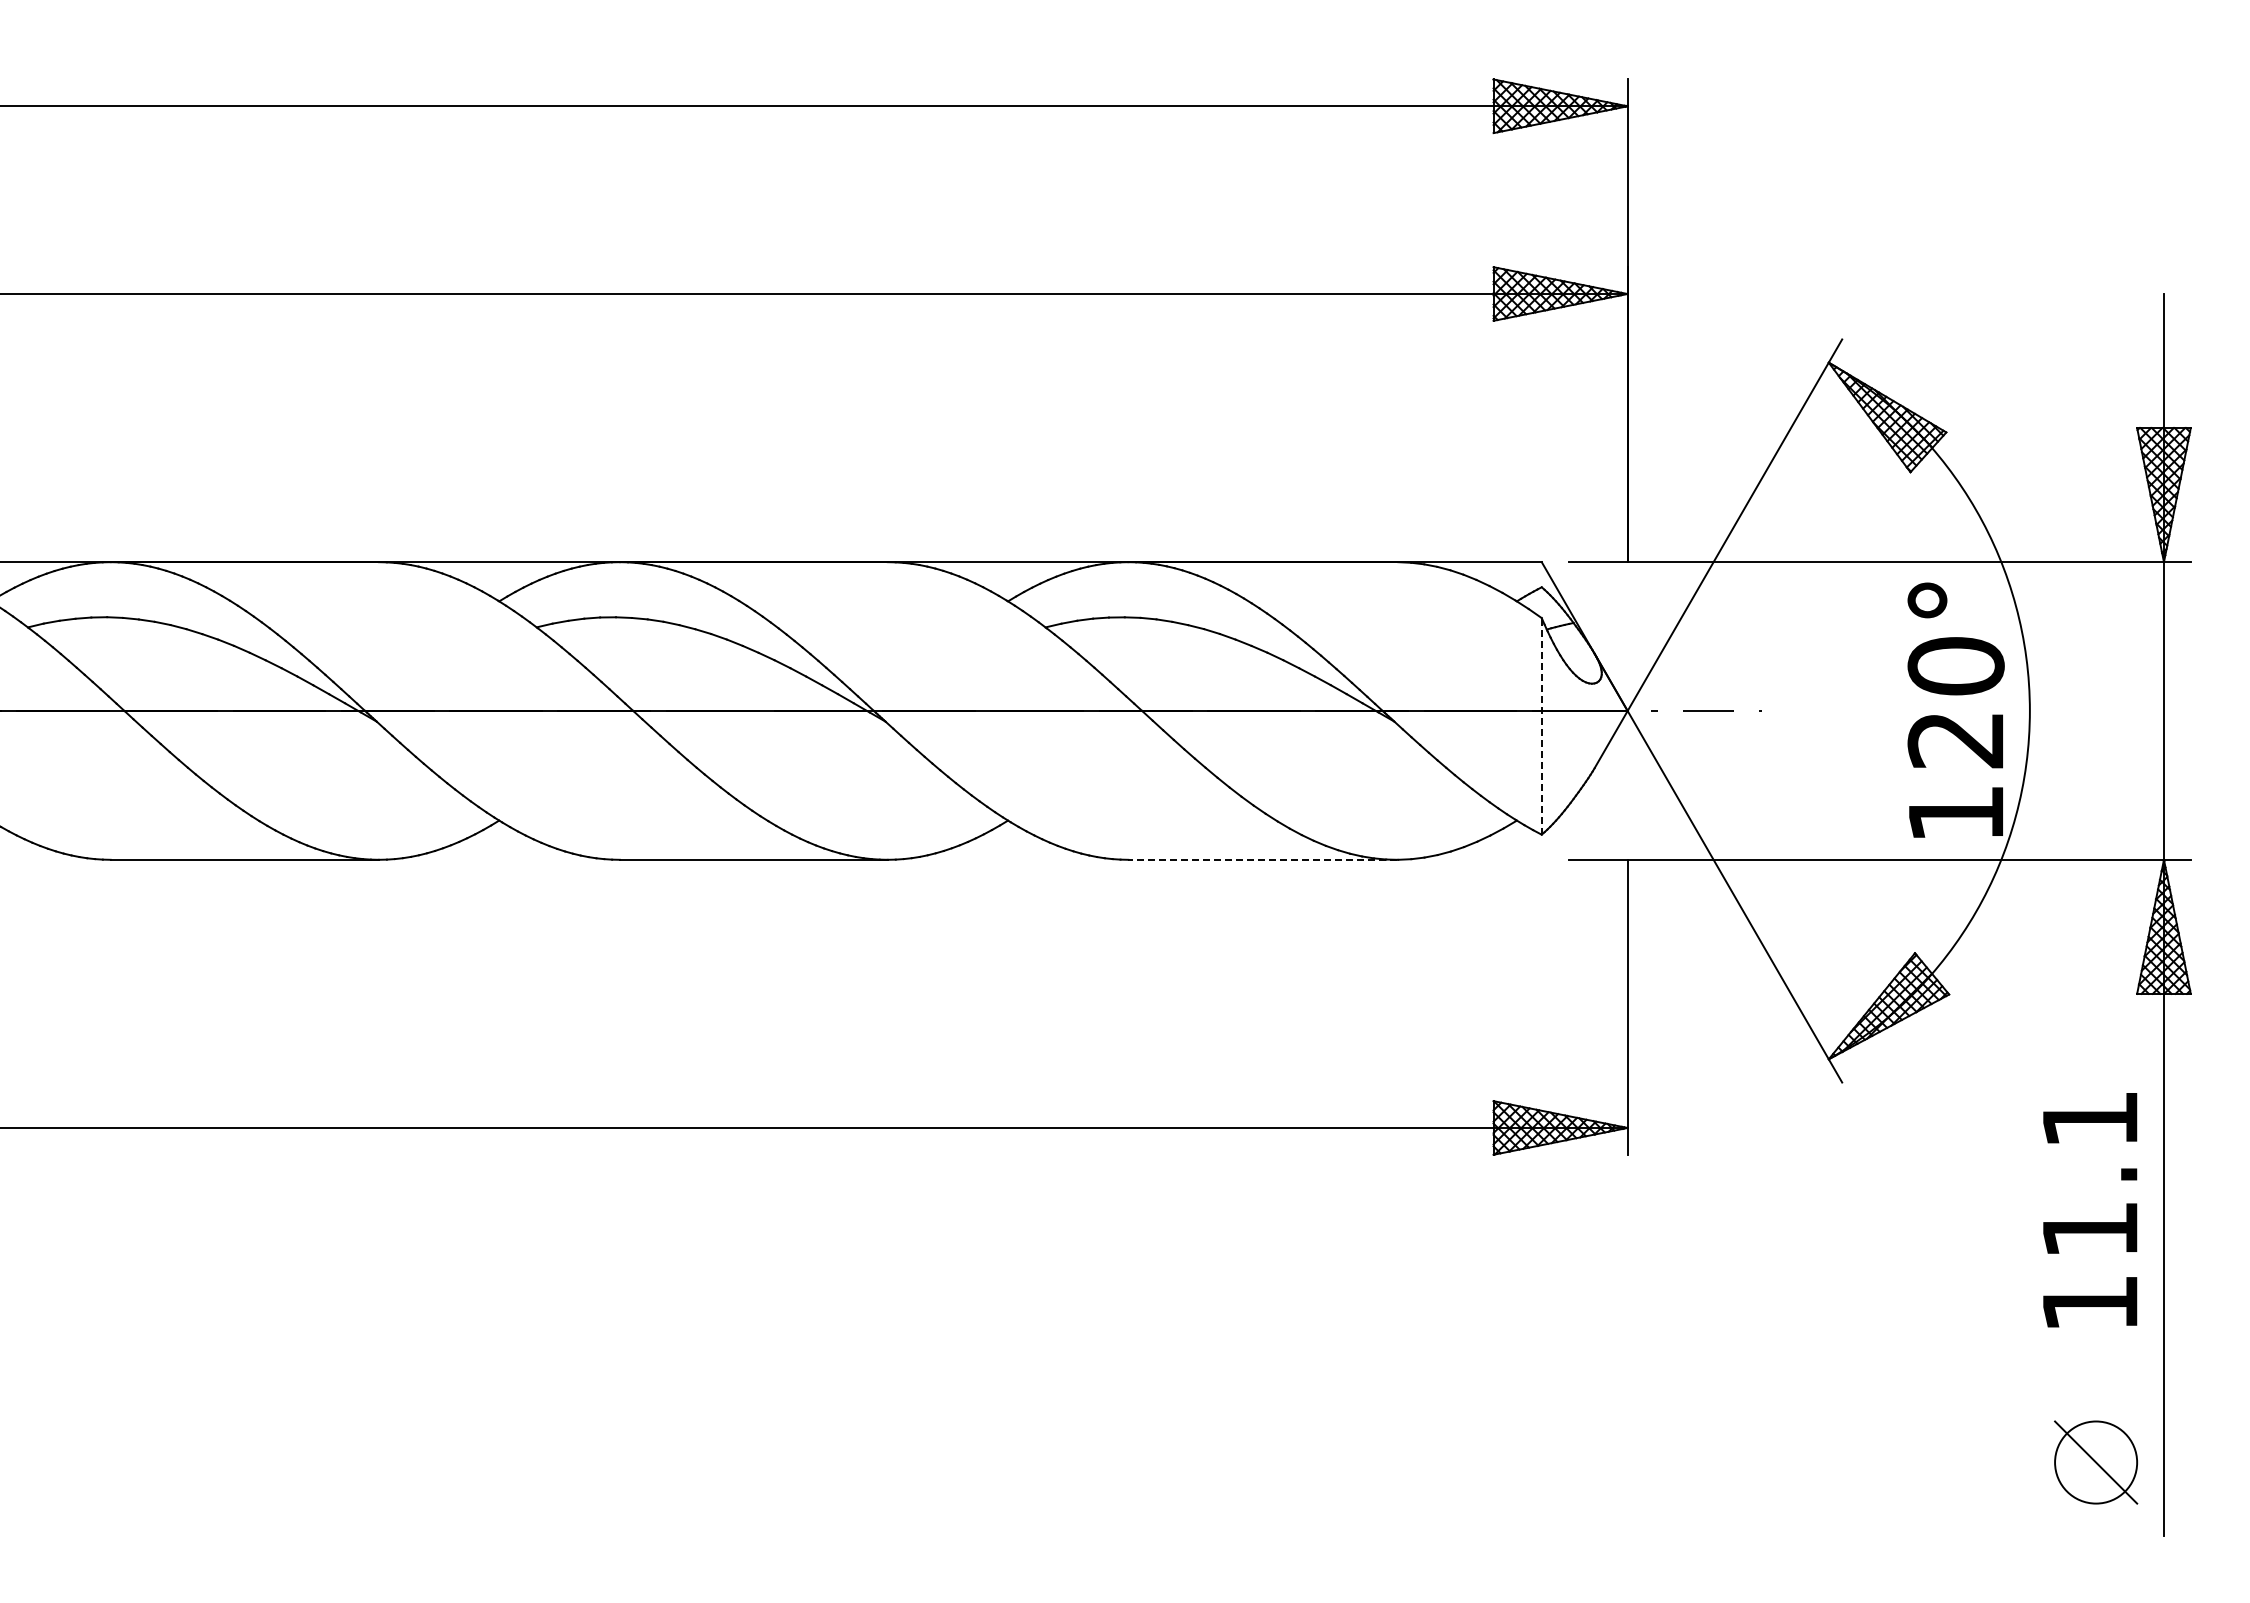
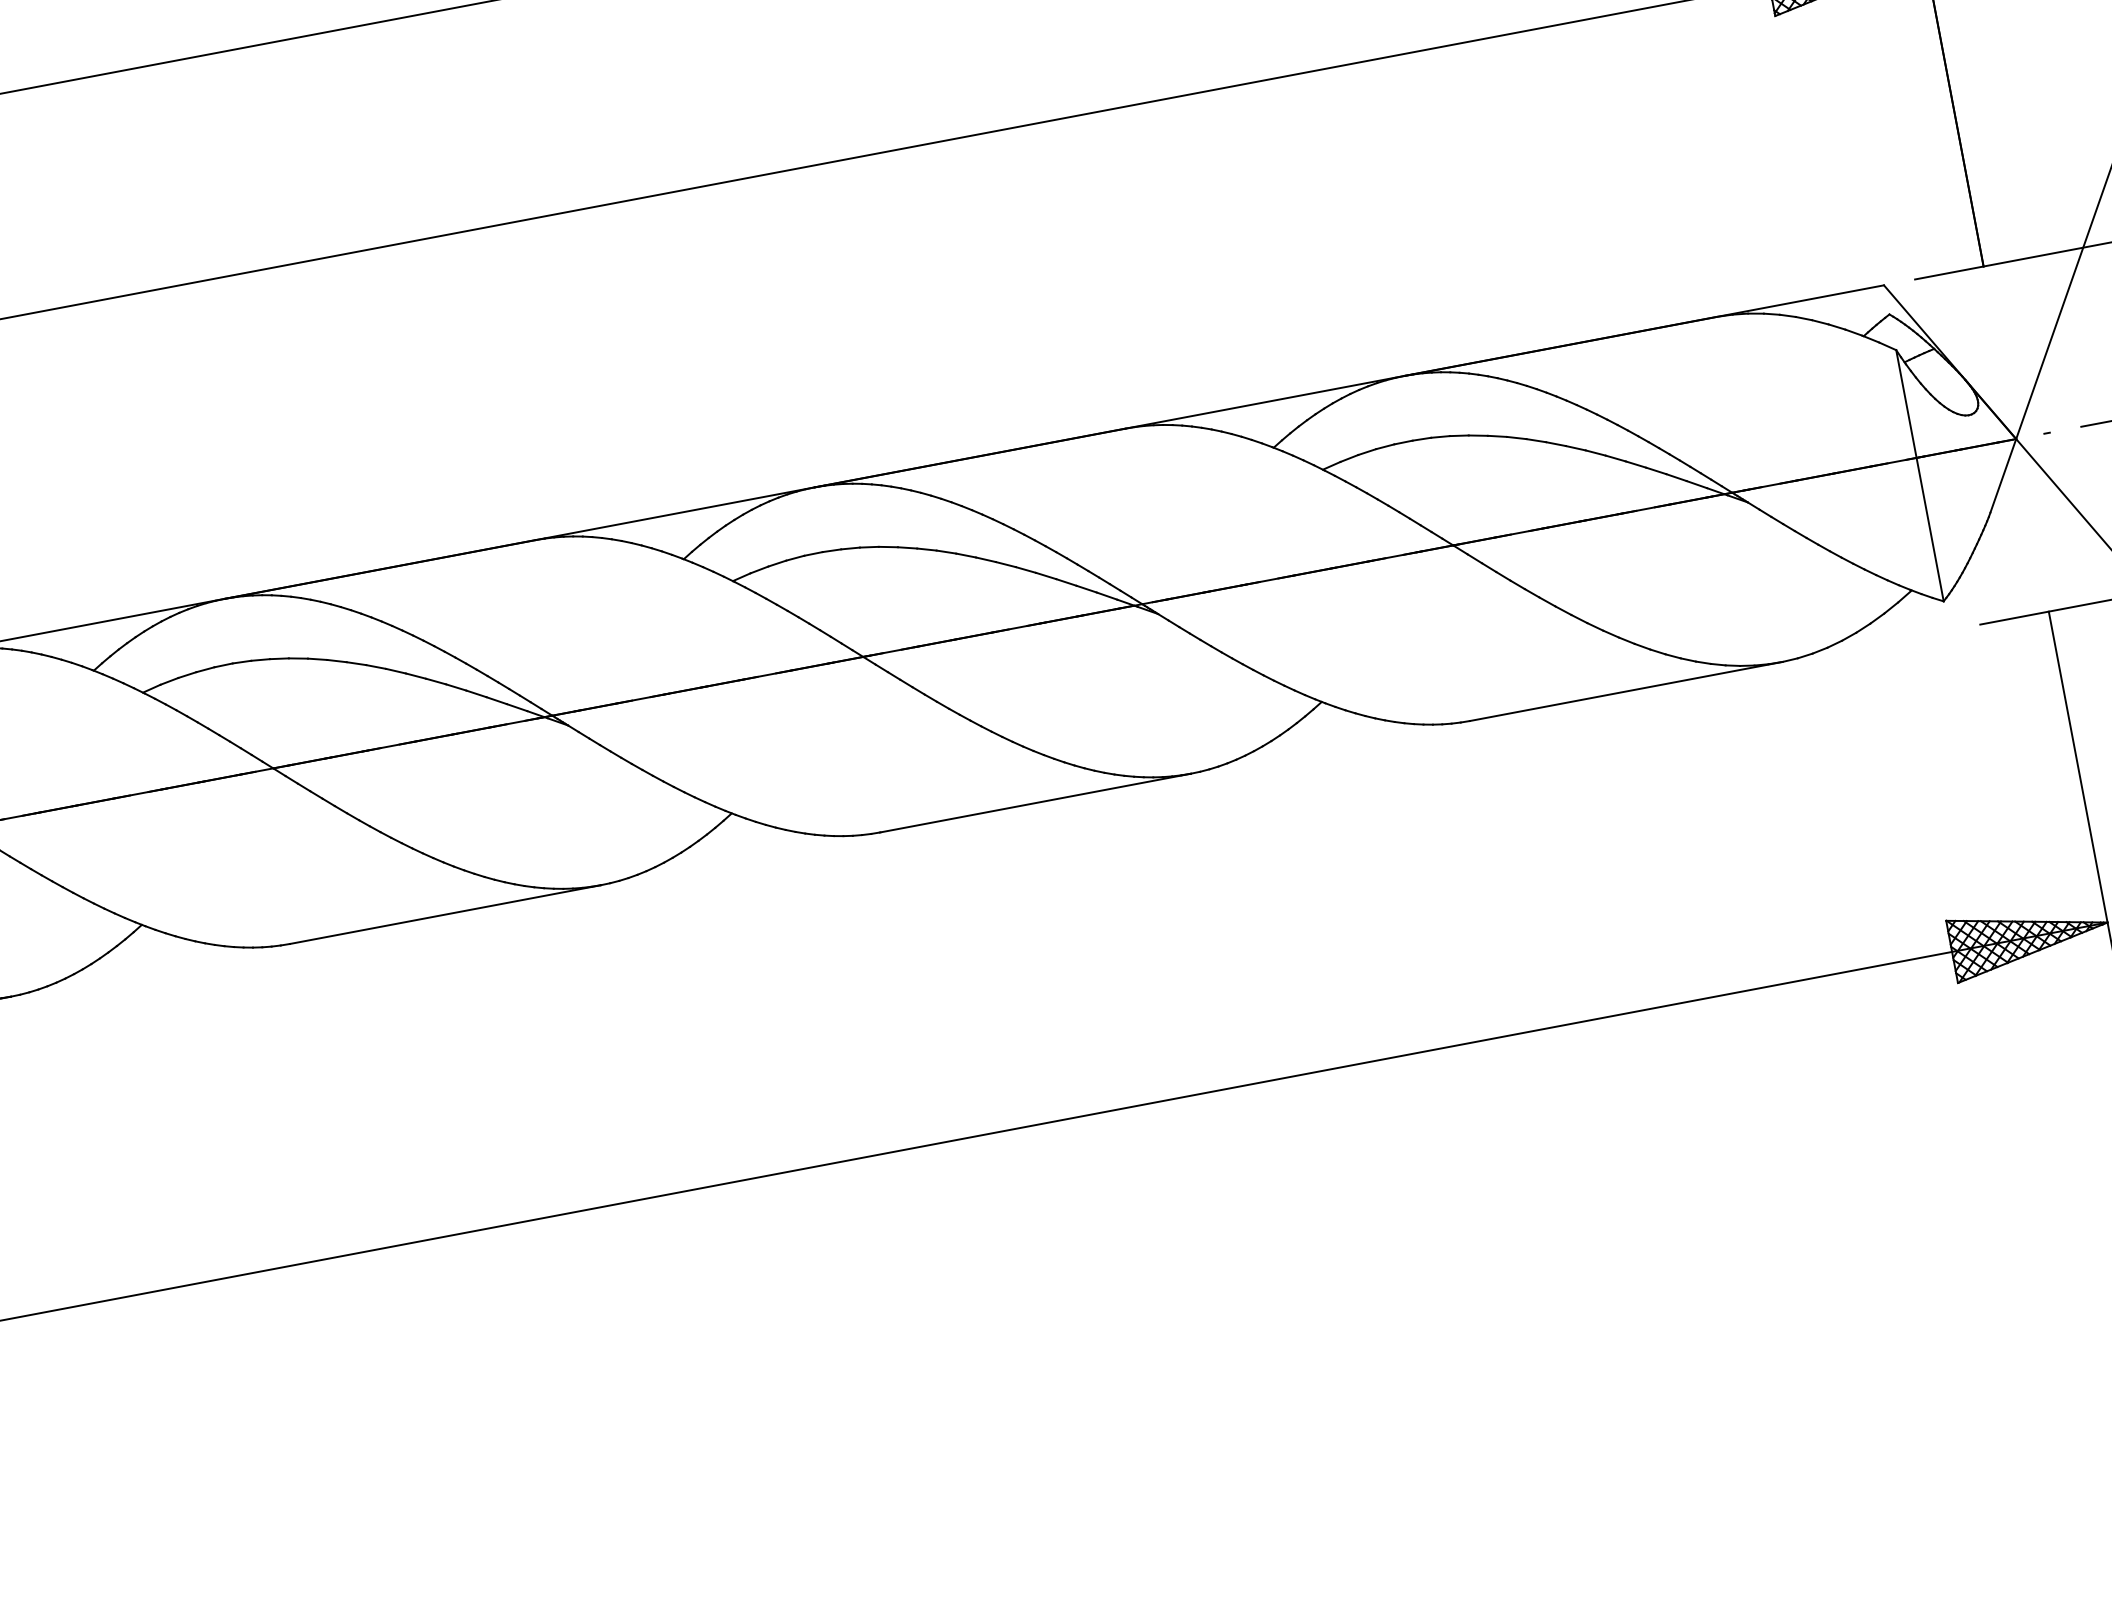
line: (1541, 725) -> (1919, 474), dashed -> solid
line: (1261, 859) -> (1624, 691), dashed -> solid

